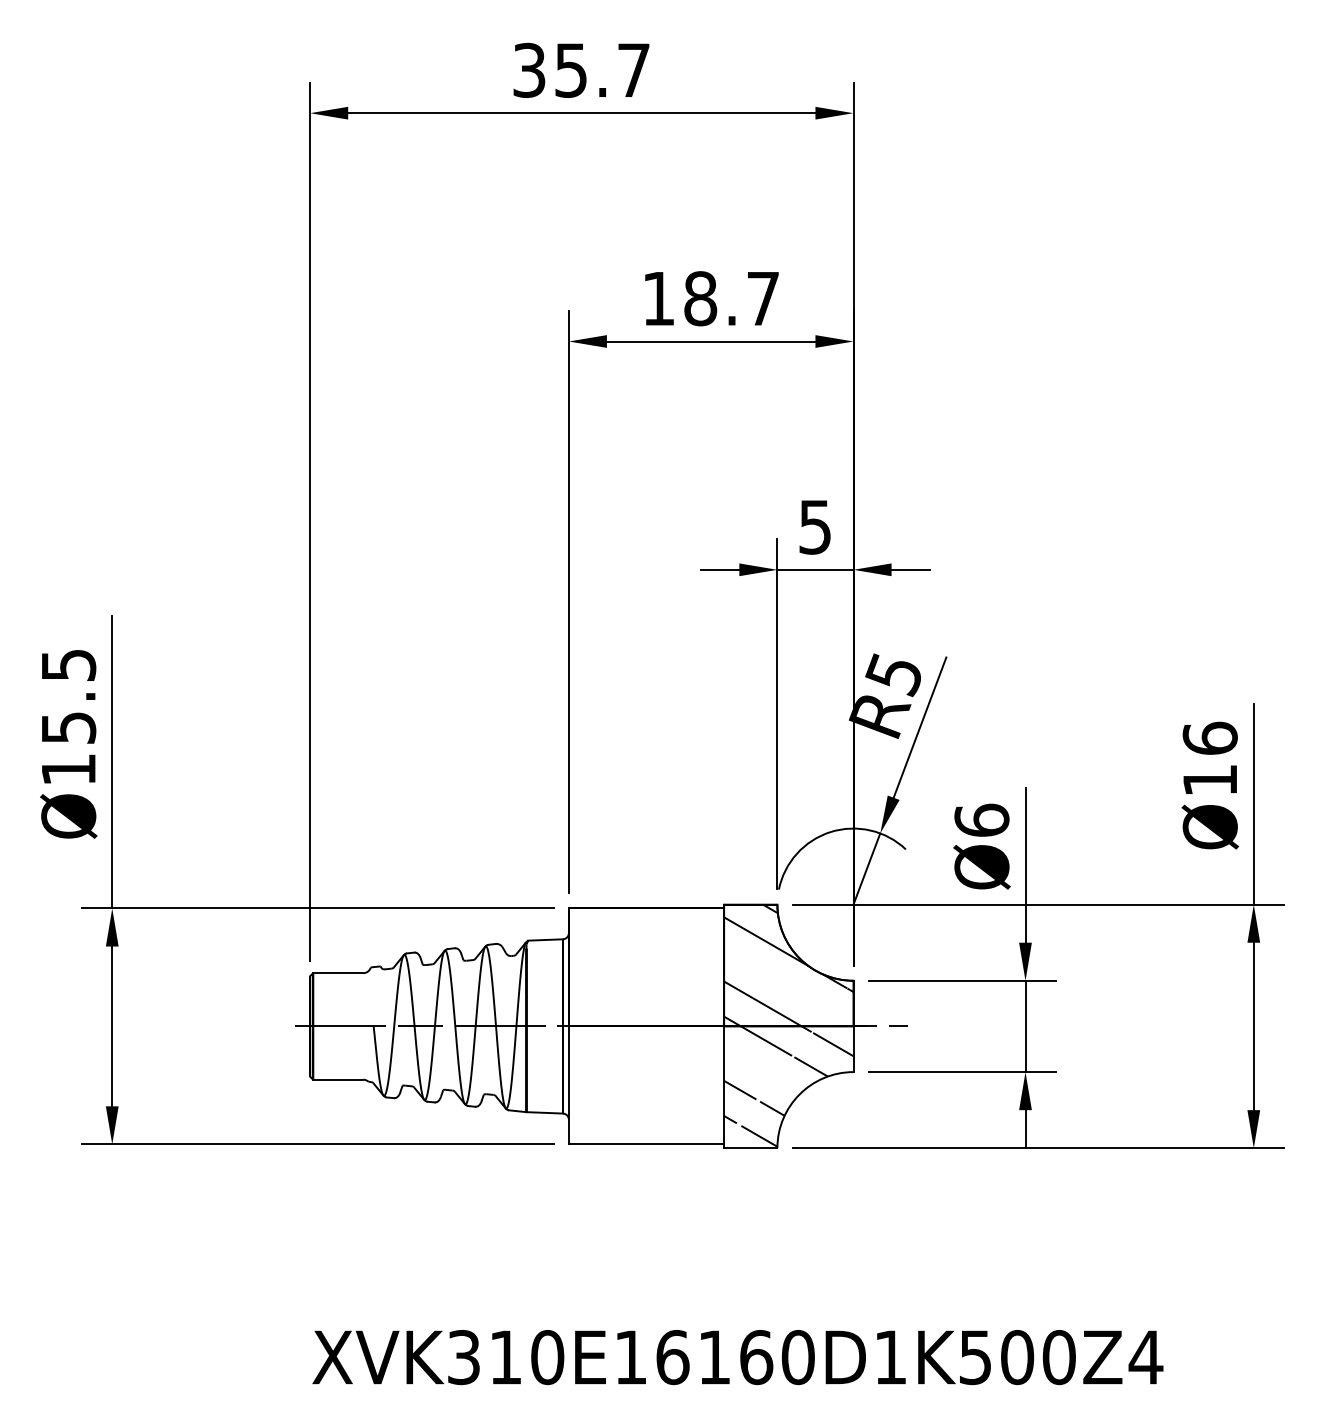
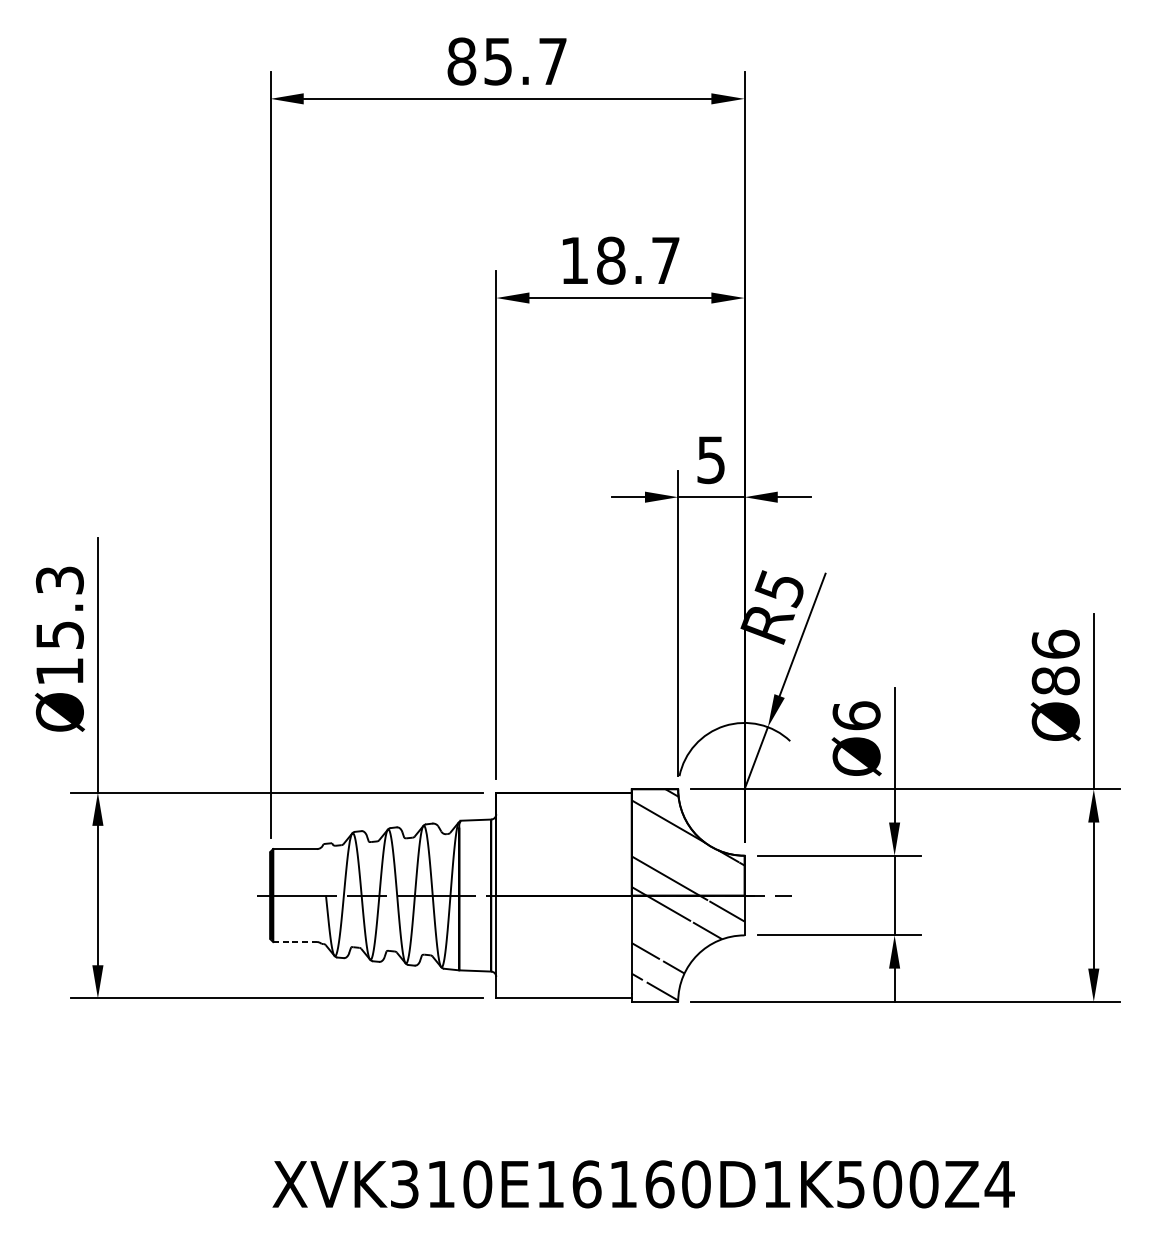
text: (529, 69) -> (461, 60), 35.7 -> 85.7
text: (68, 664) -> (59, 579), Ø15.5 -> Ø15.3
text: (1209, 780) -> (1055, 681), Ø16 -> Ø86
line: (338, 1079) -> (295, 941), solid -> dashed

